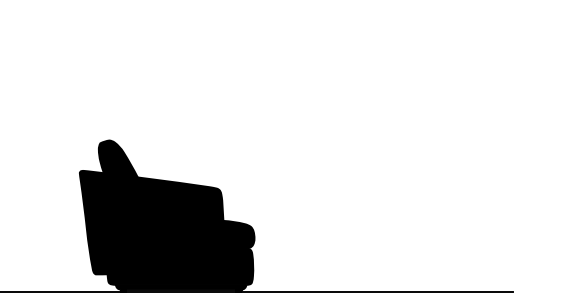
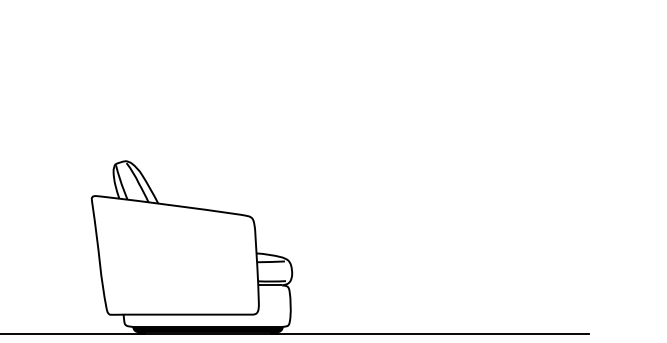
fill: (166, 212) -> (191, 243), removed

